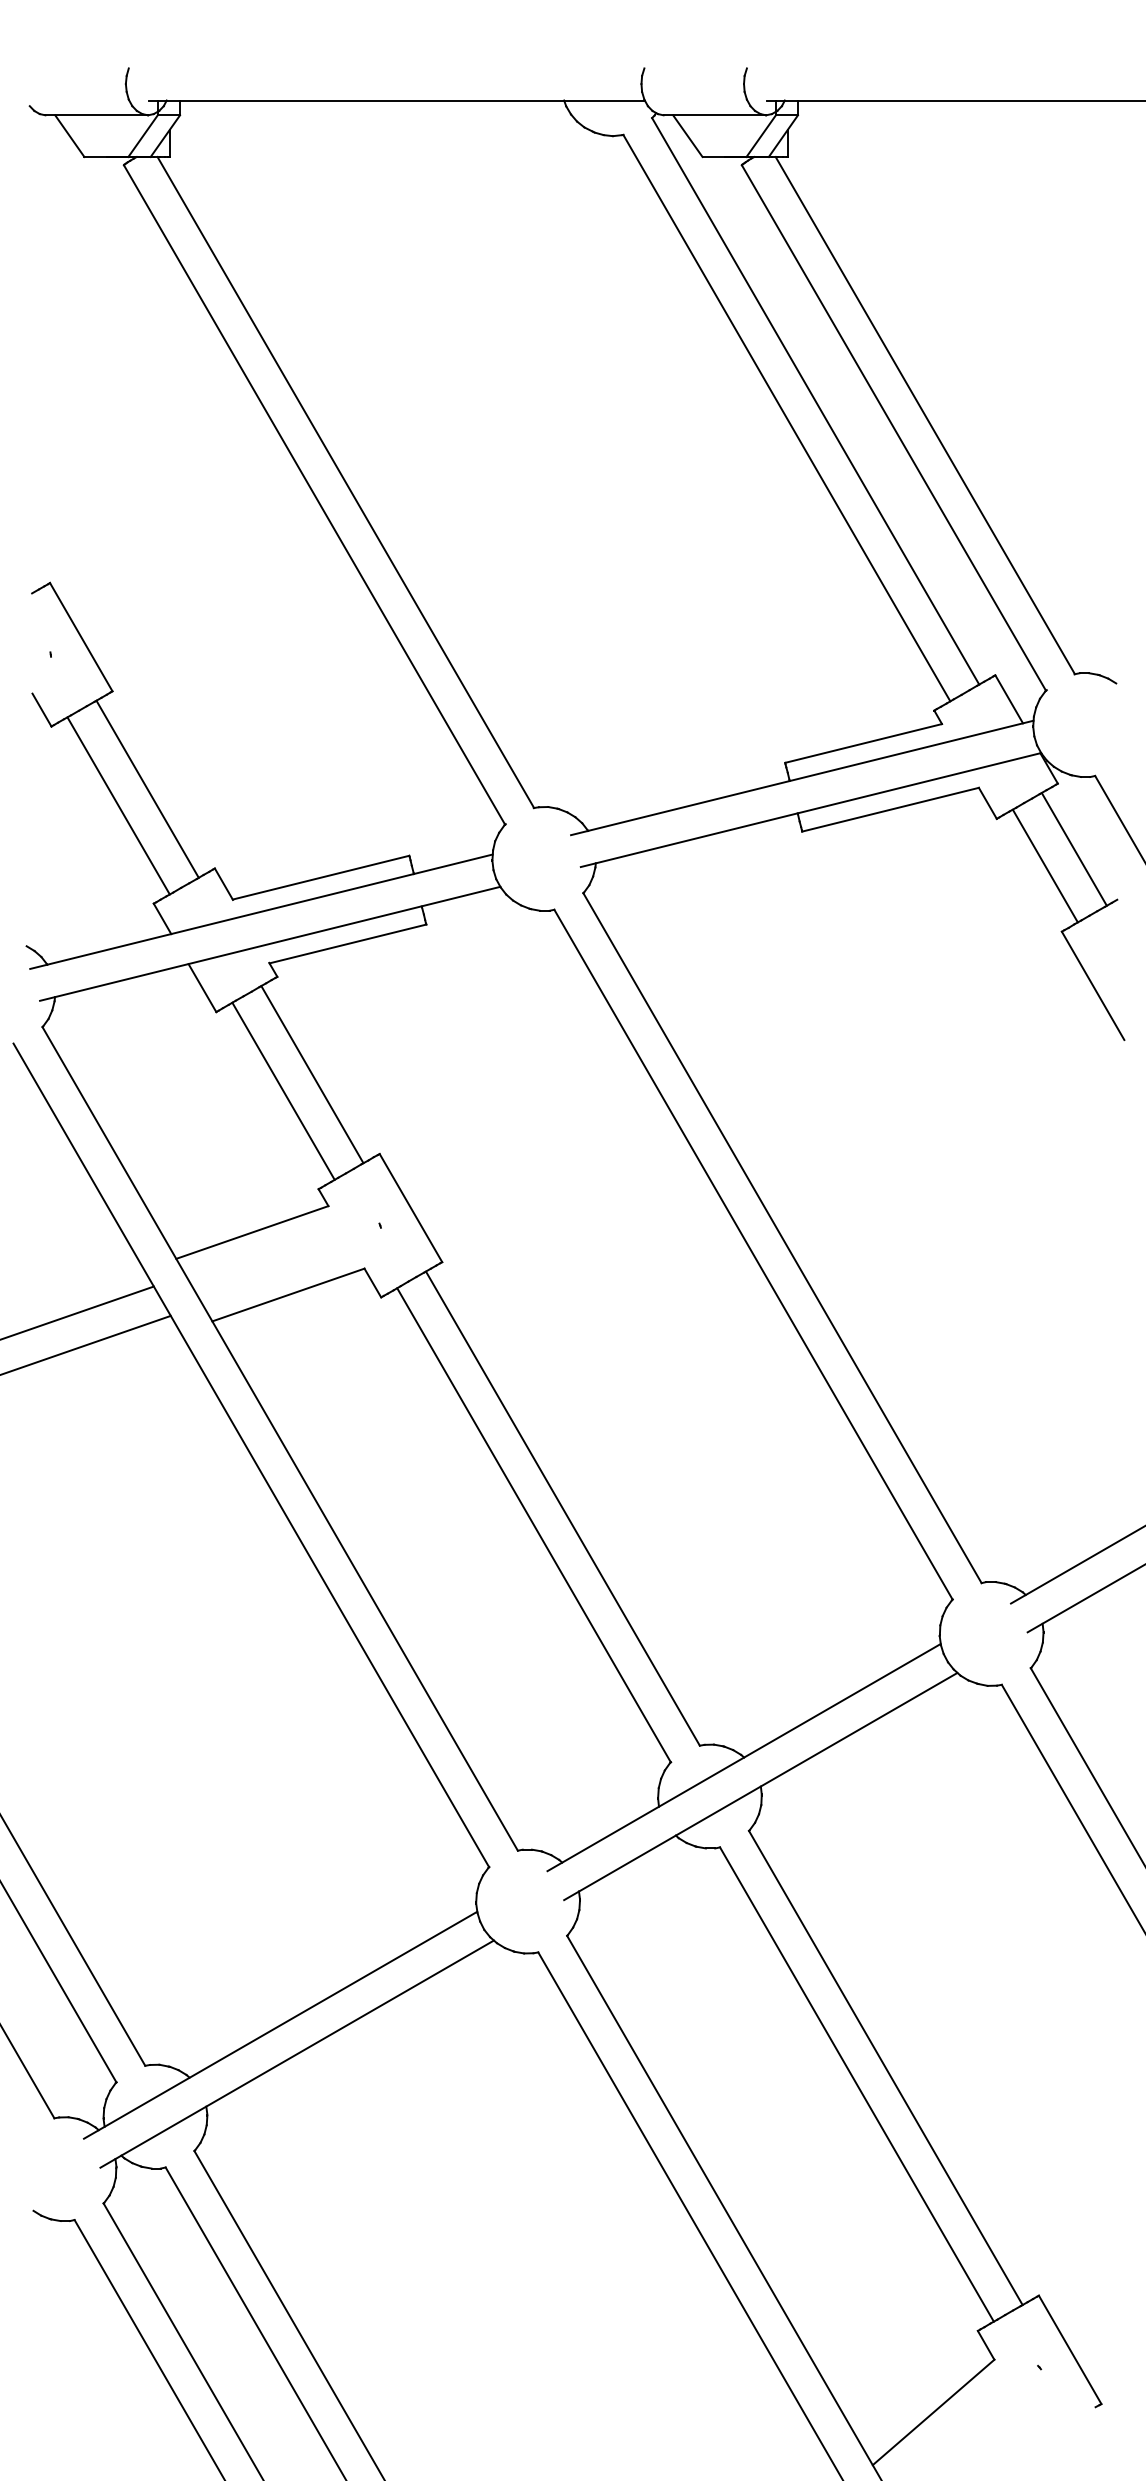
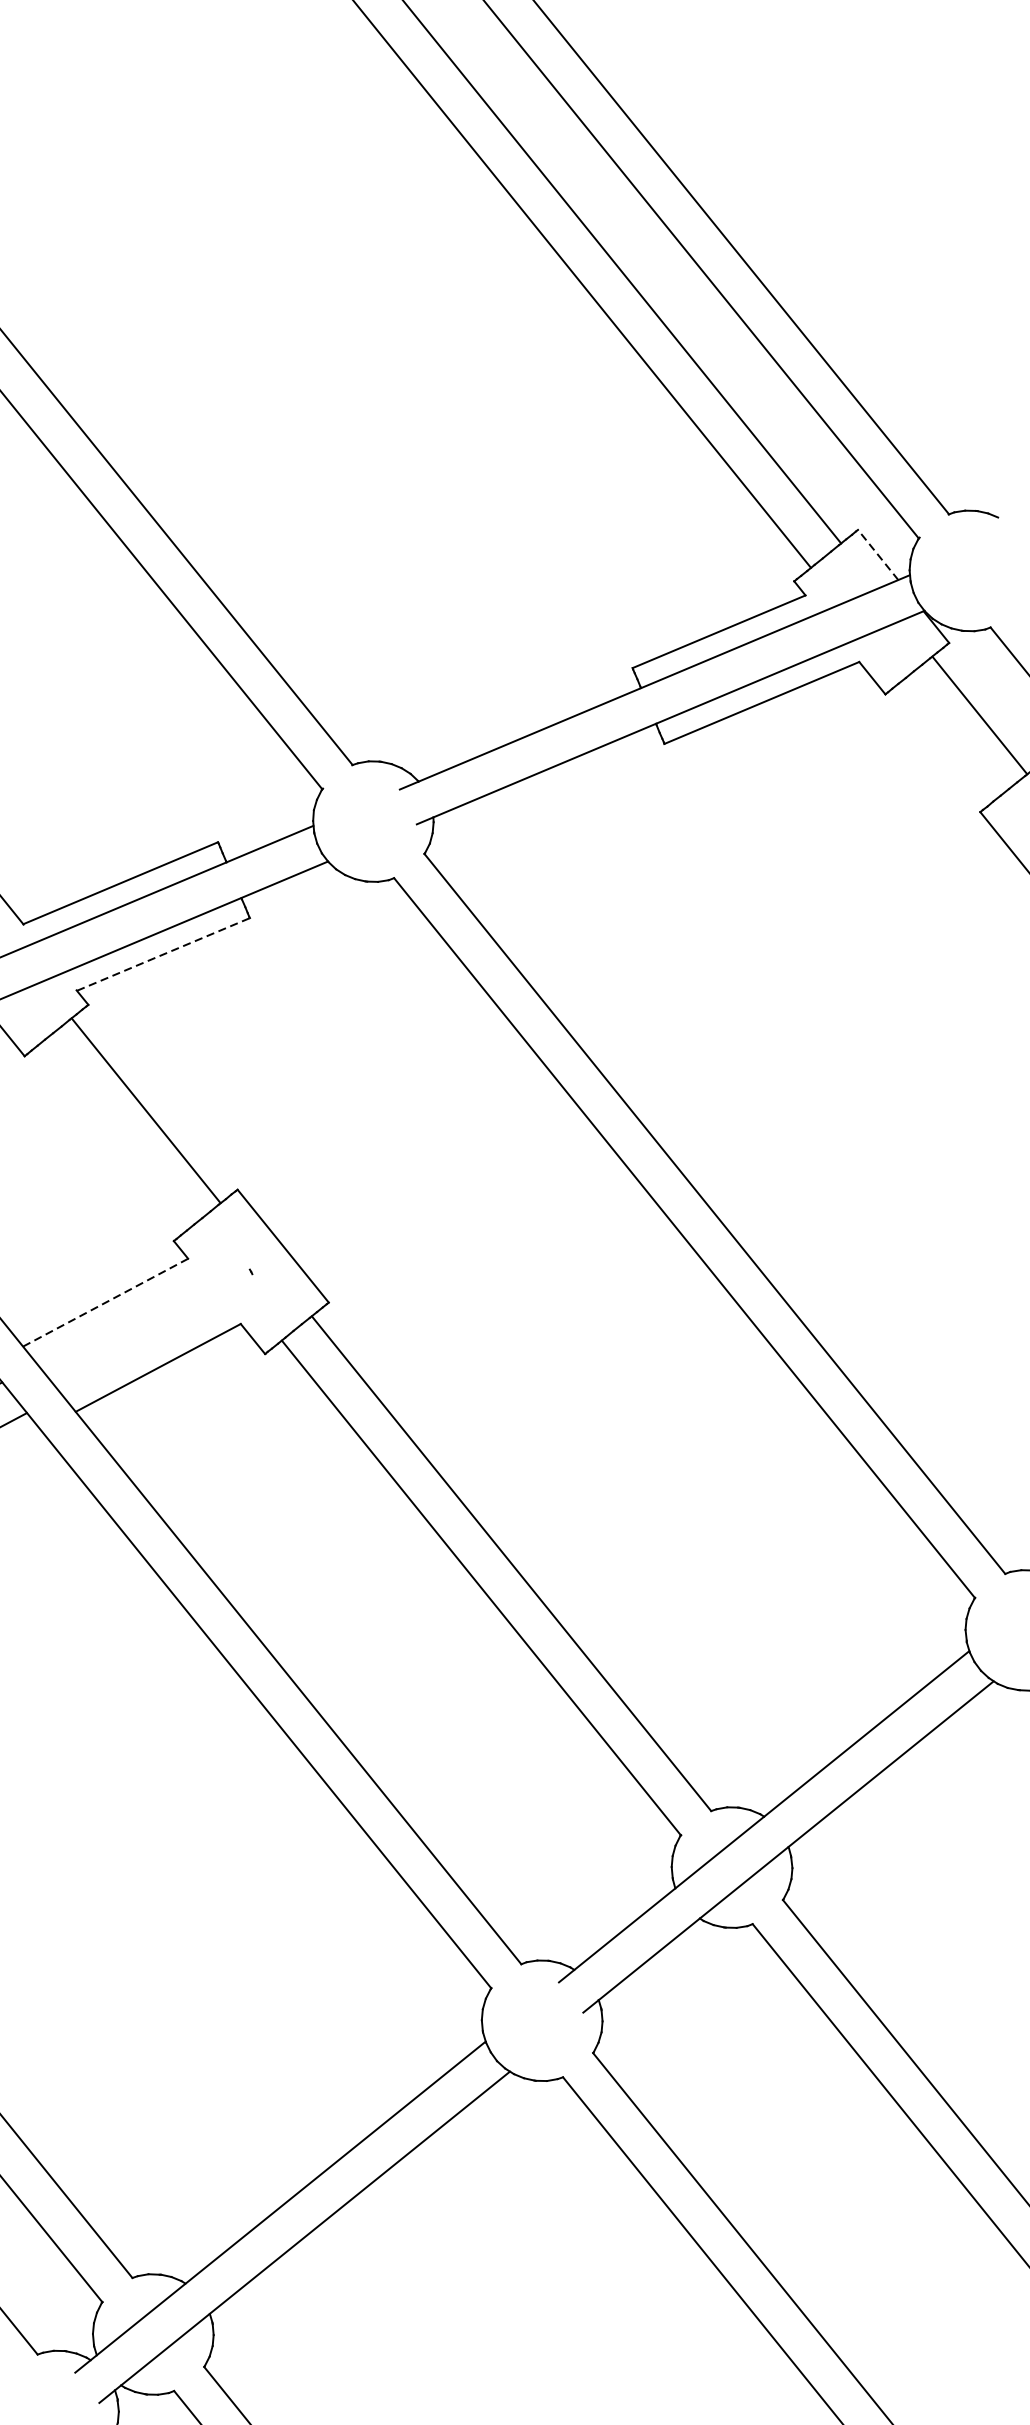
line: (1009, 699) -> (878, 555), solid -> dashed
line: (1044, 865) -> (948, 739), removed
line: (348, 943) -> (164, 953), solid -> dashed
line: (283, 1090) -> (115, 1134), removed
line: (252, 1232) -> (105, 1302), solid -> dashed

